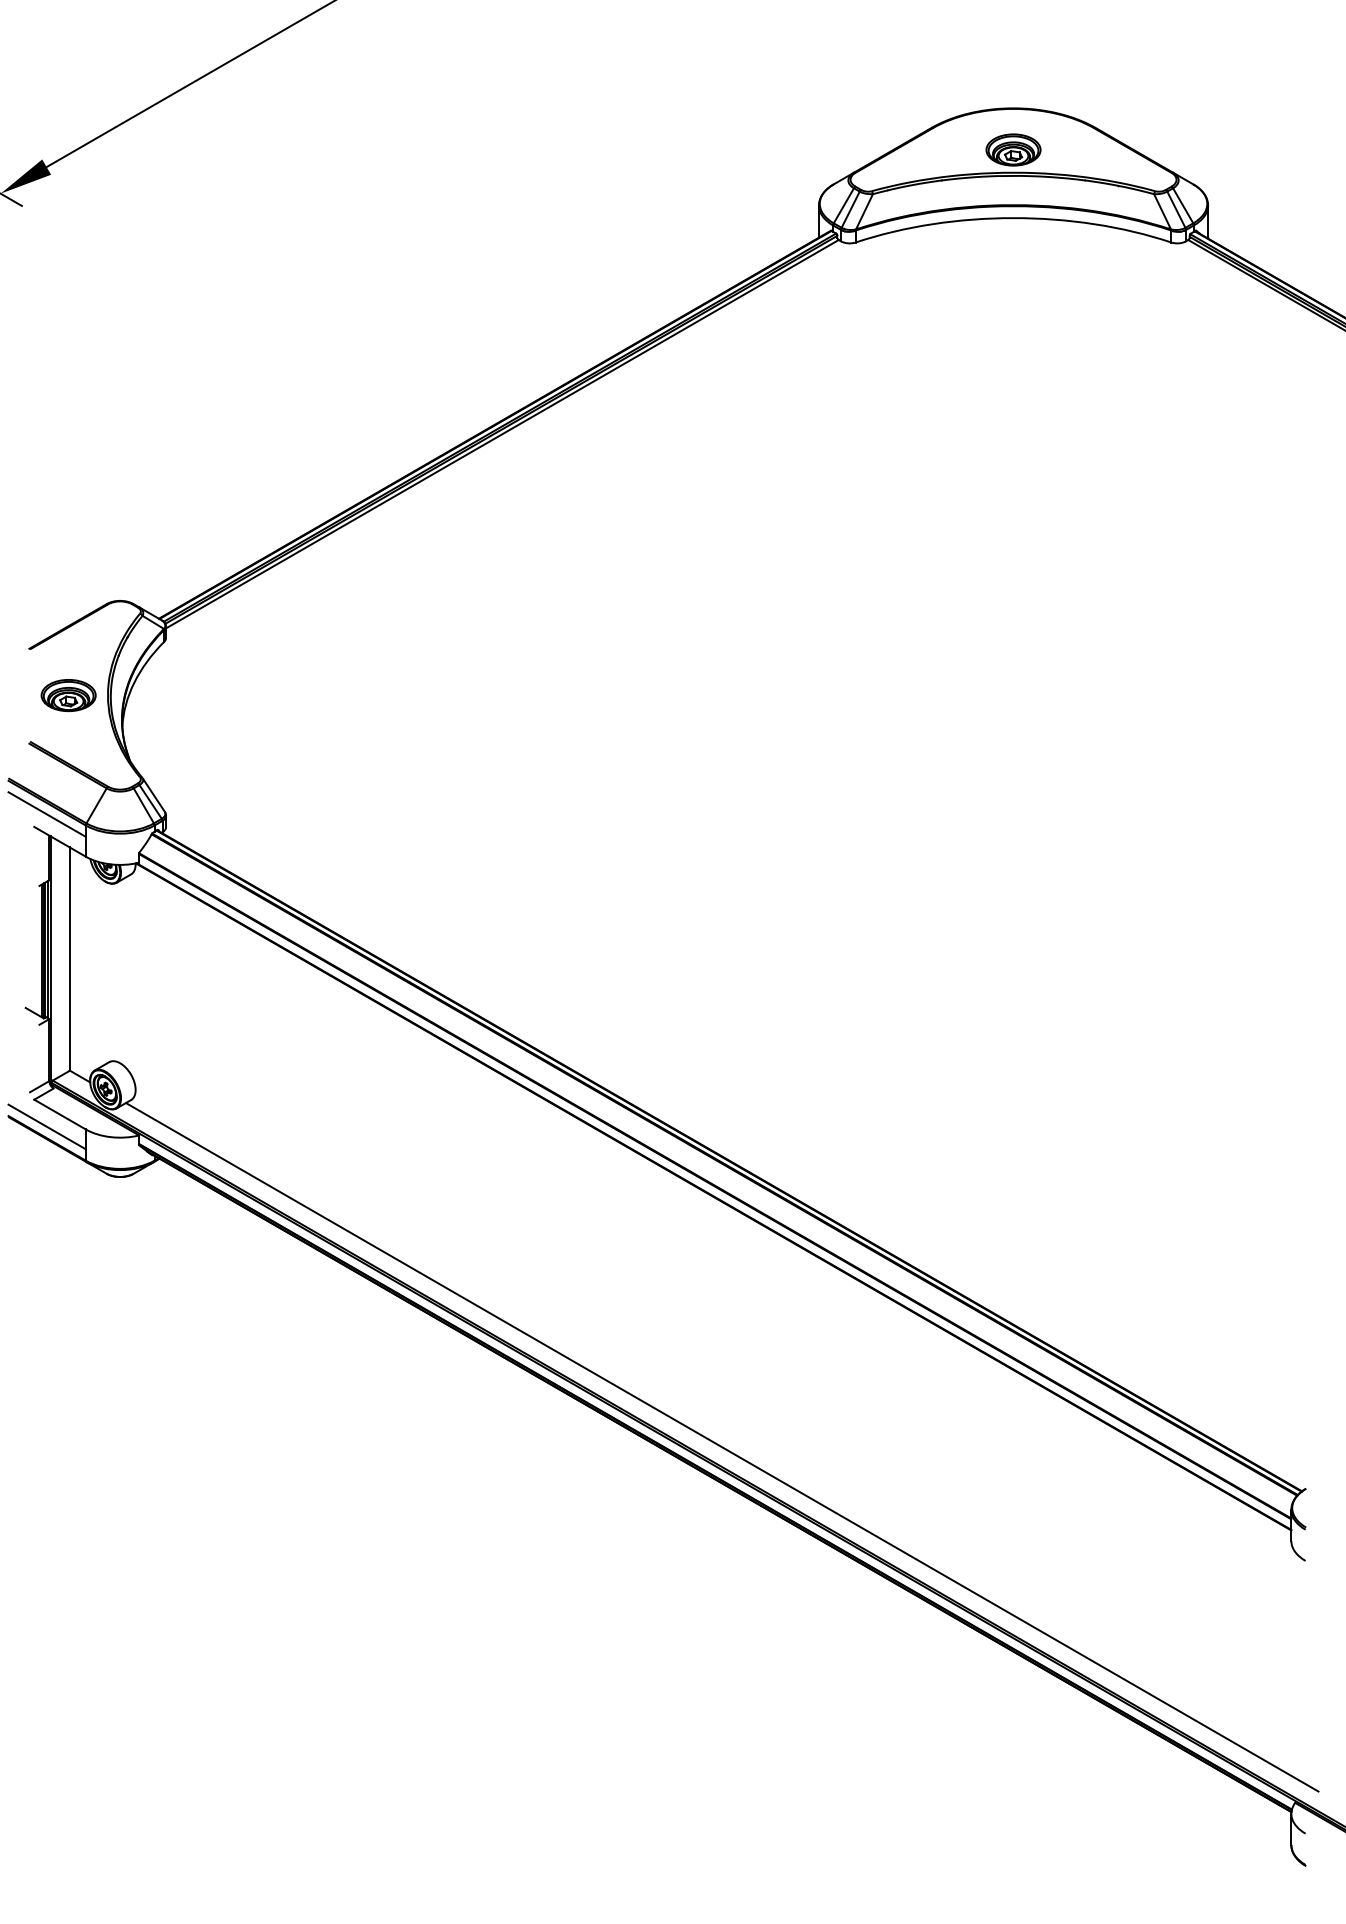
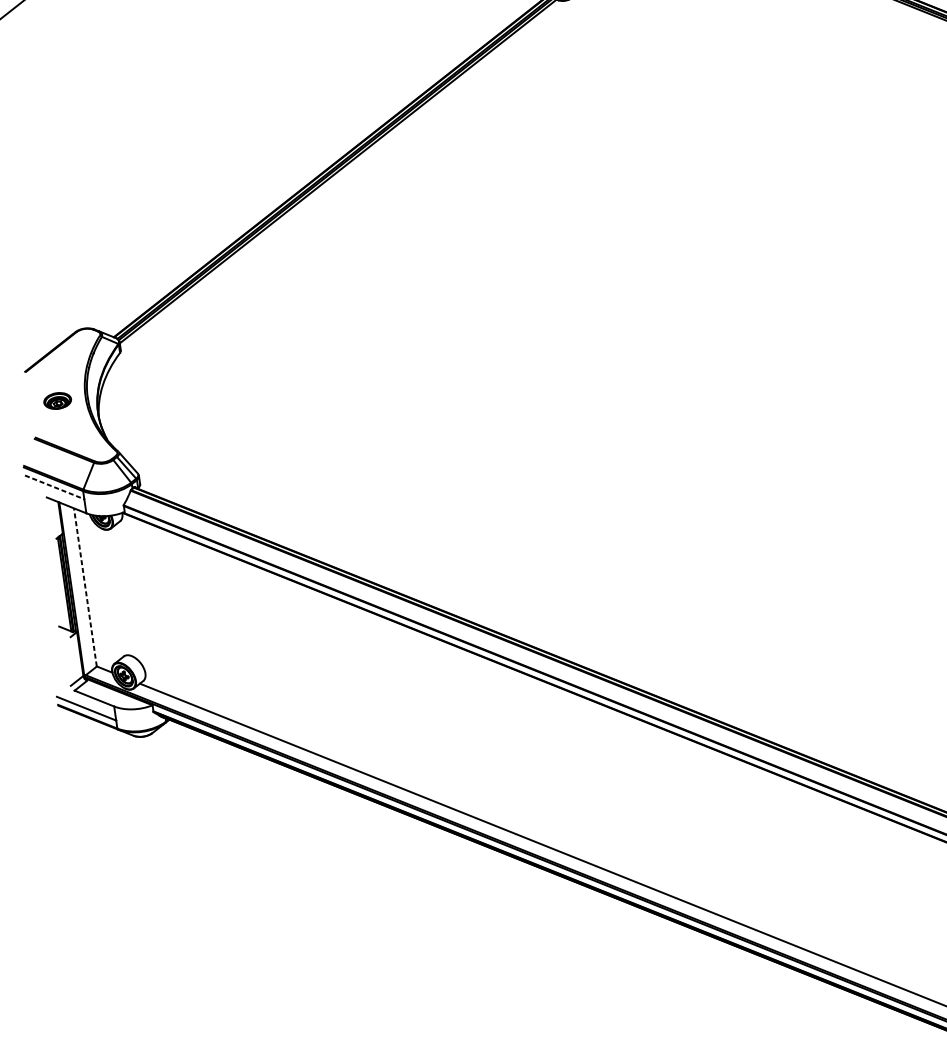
part: (68, 695) -> (57, 400), size x0.7
line: (47, 814) -> (54, 487), solid -> dashed
line: (69, 959) -> (85, 587), solid -> dashed

